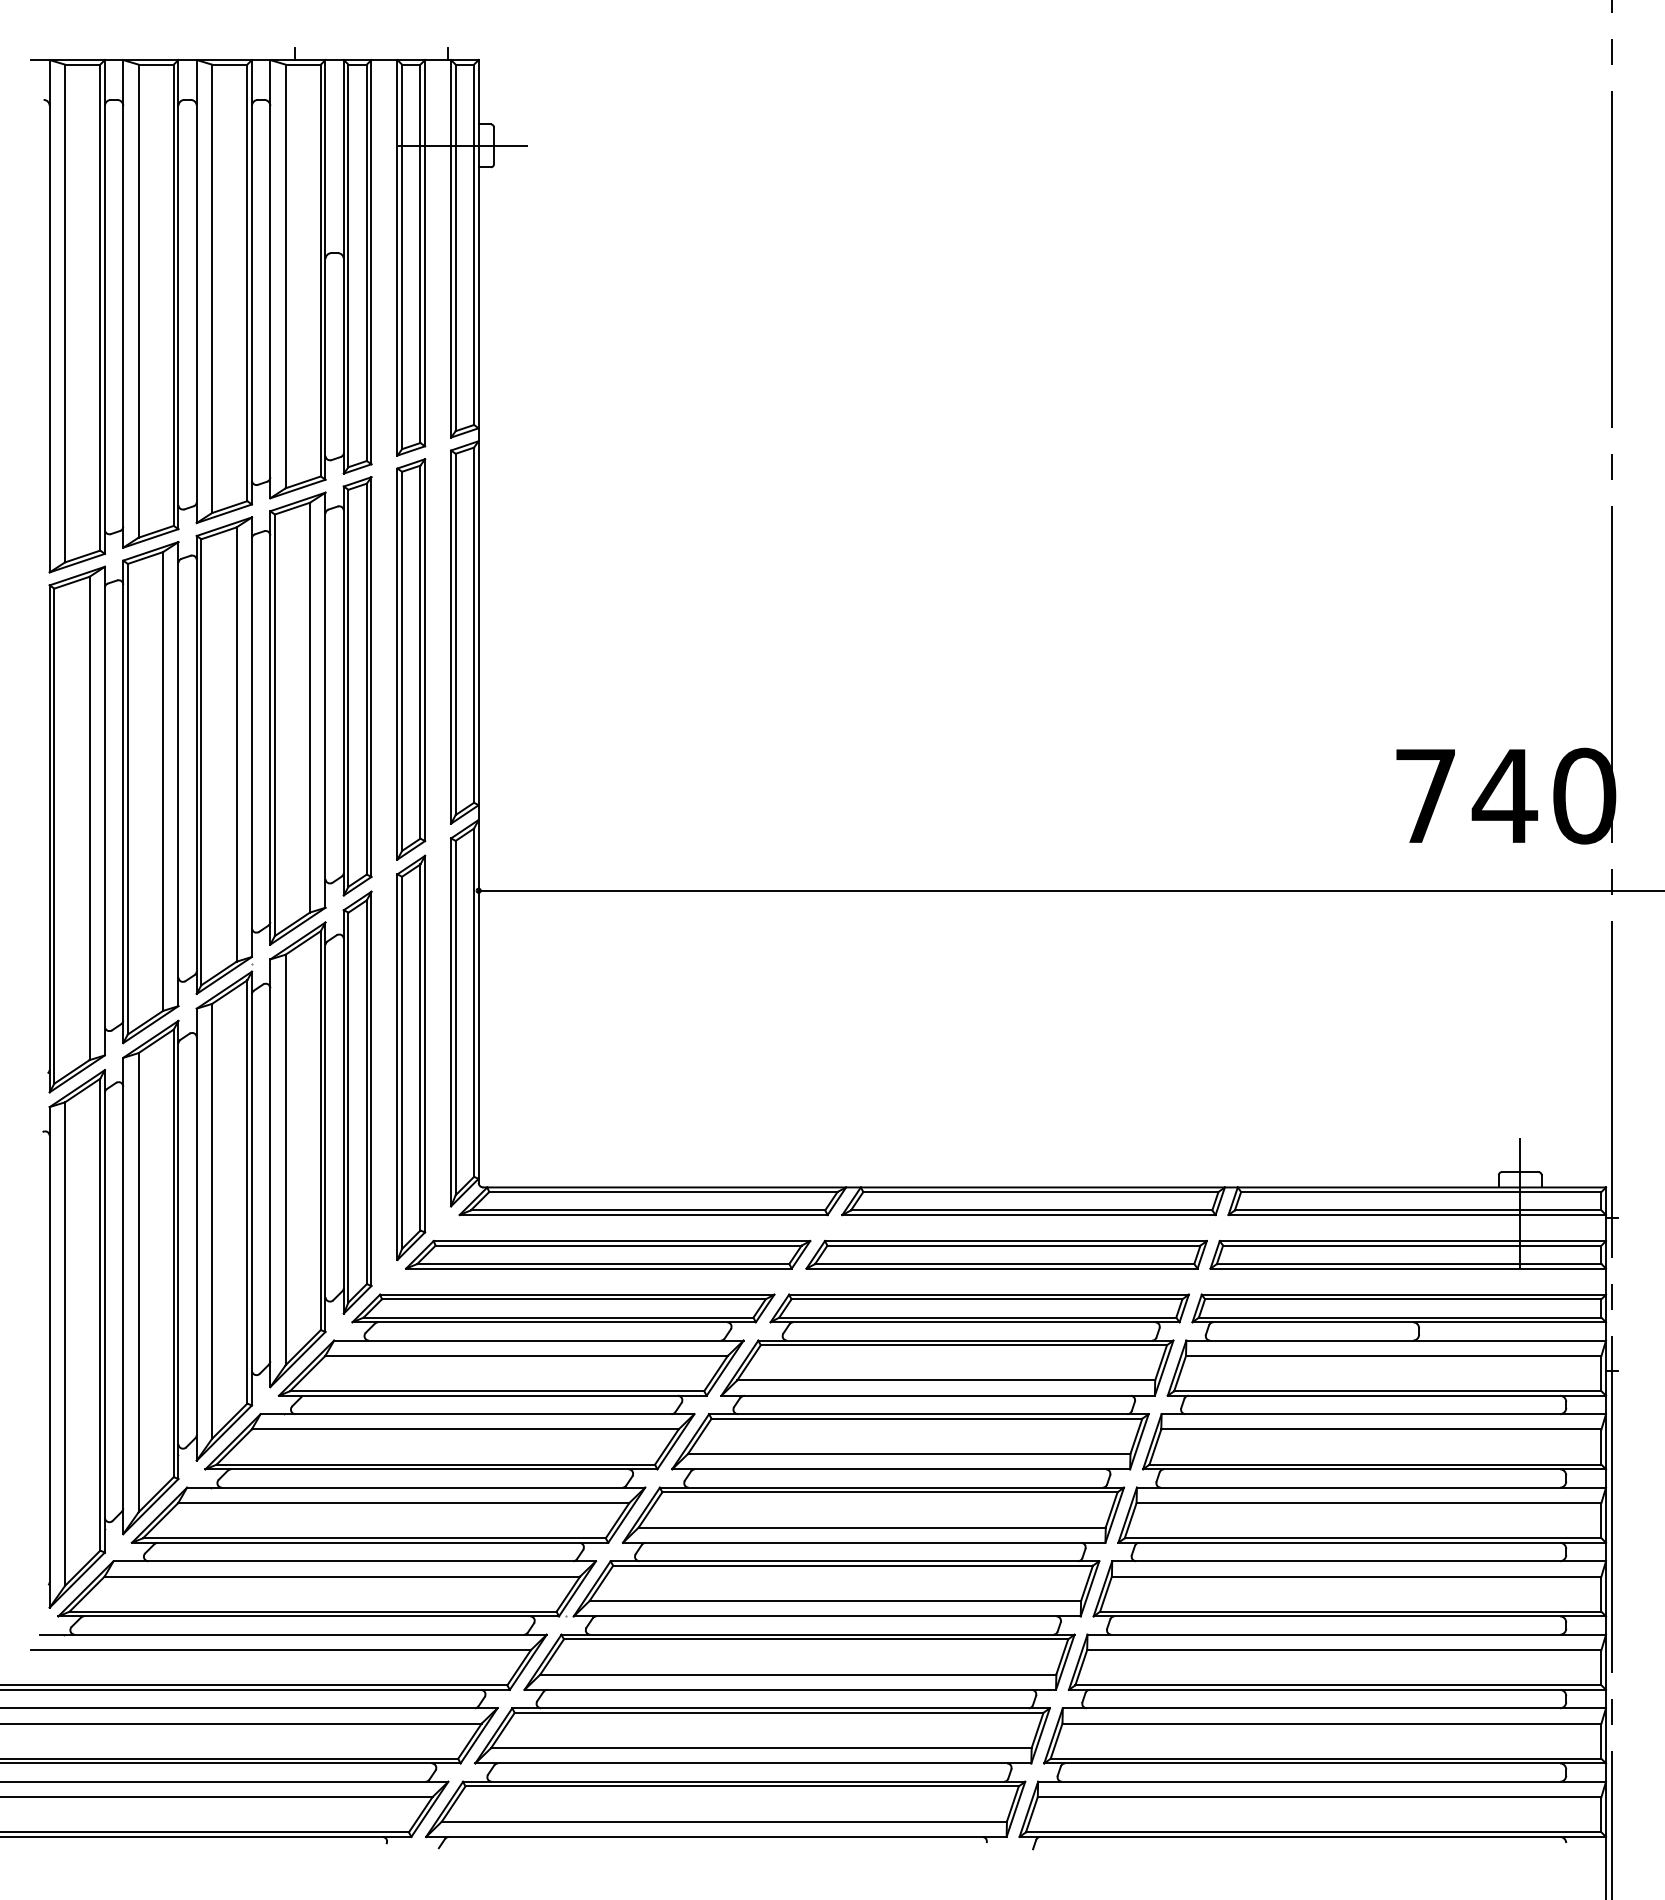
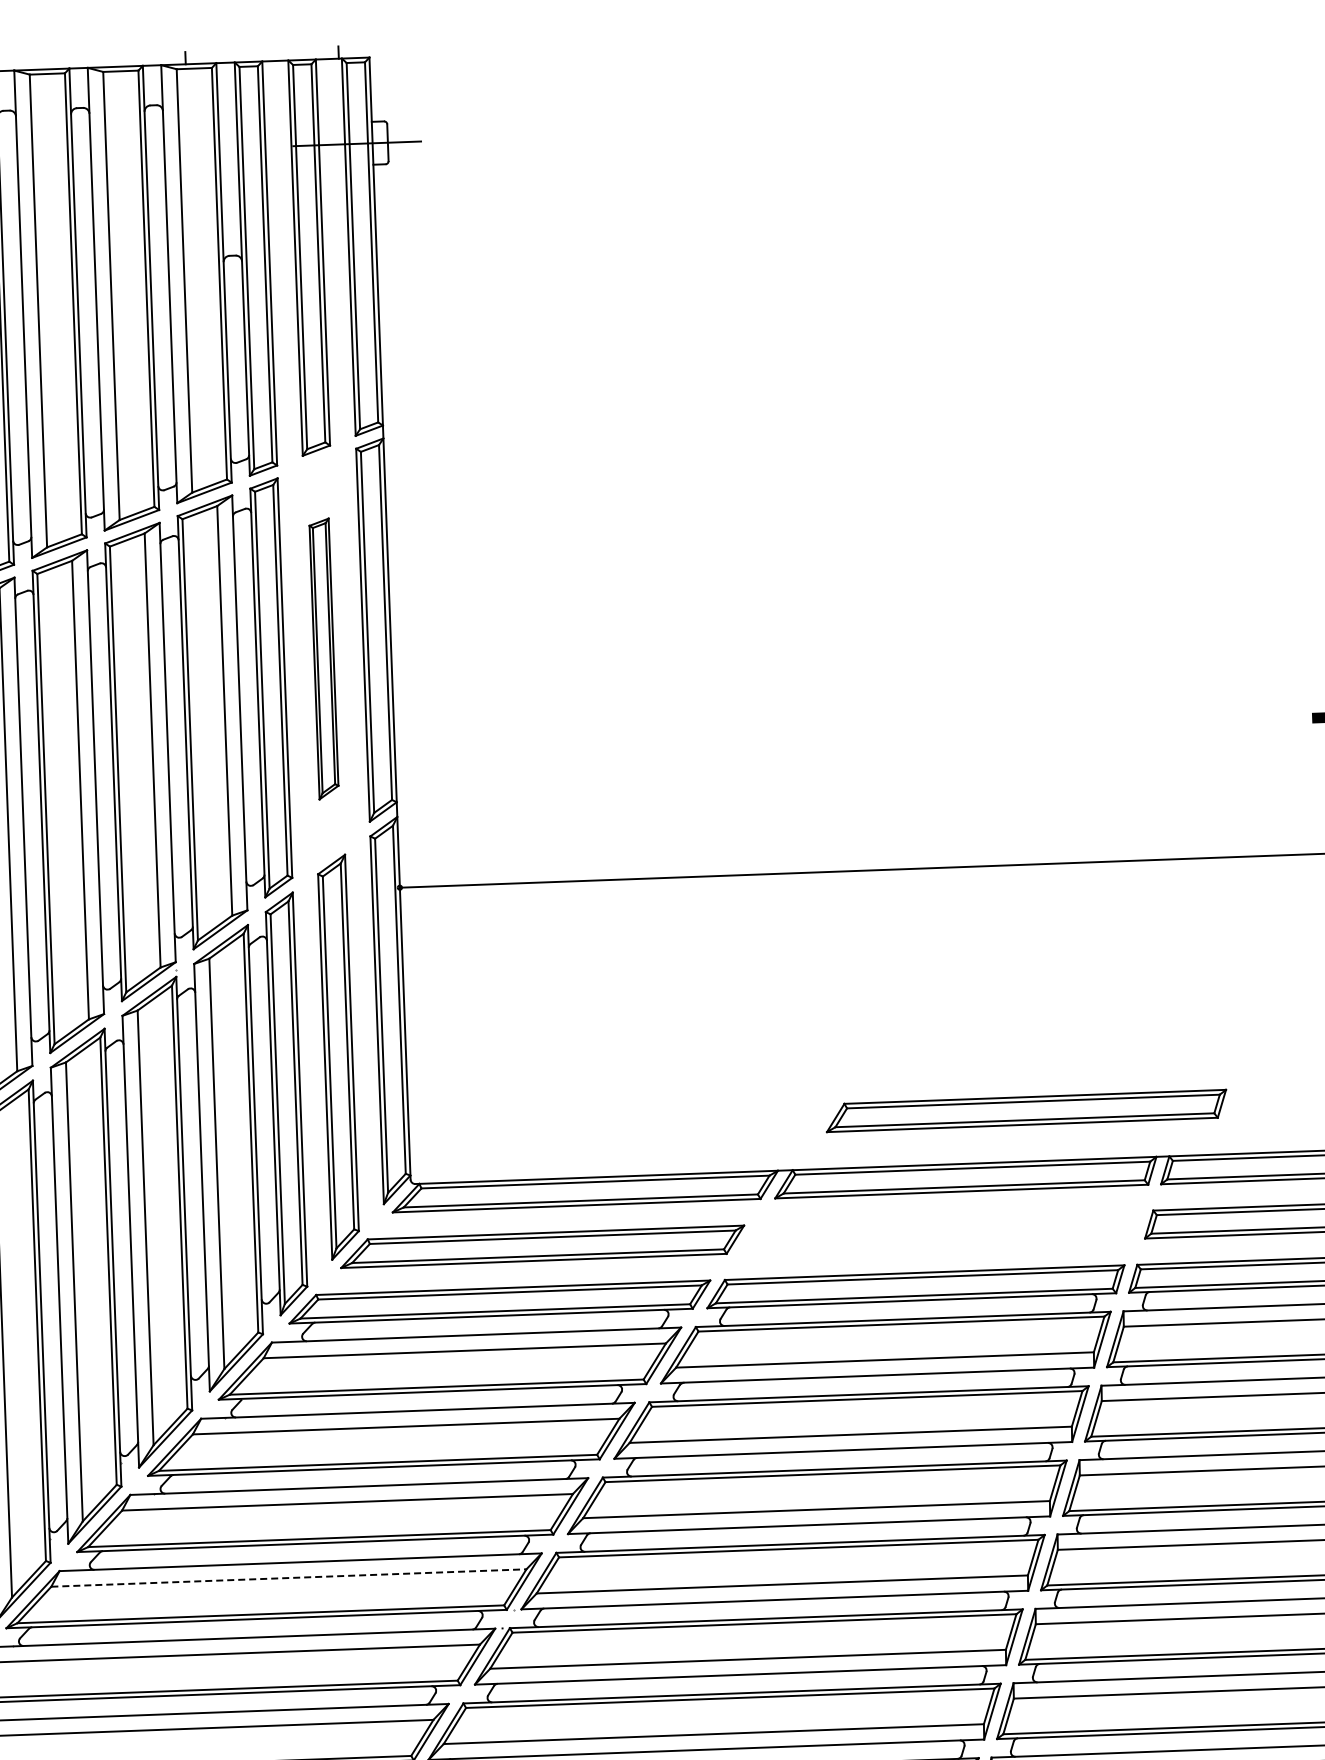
part: (411, 659) -> (324, 659), size x0.7
part: (1006, 1254) -> (1026, 1110), moved
line: (342, 1576) -> (288, 1577), solid -> dashed

